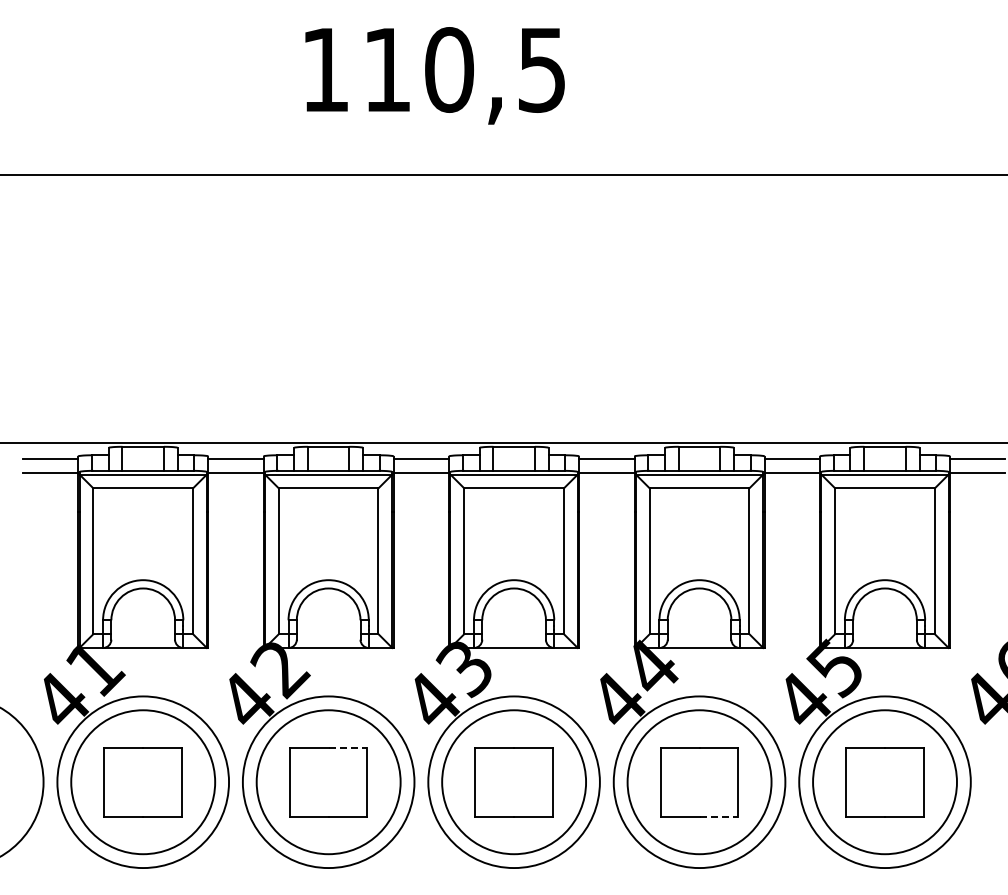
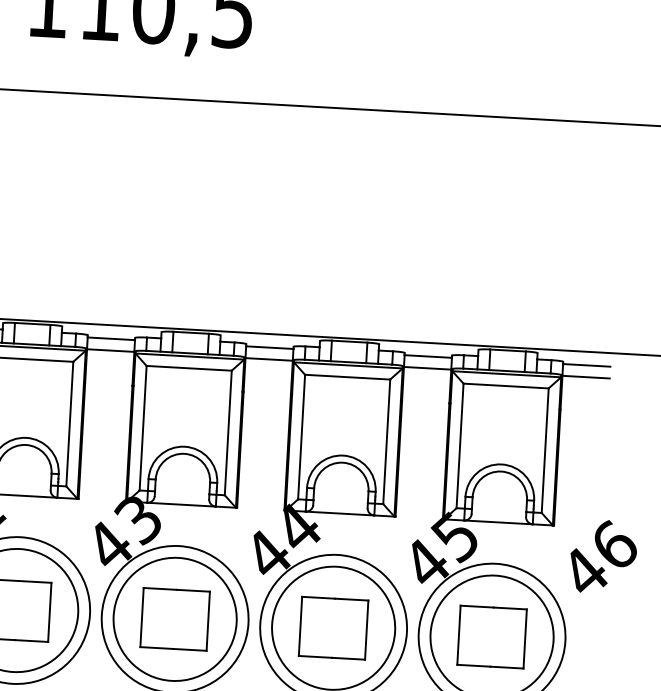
line: (348, 747) -> (35, 581), dashed -> solid
line: (719, 816) -> (349, 658), dashed -> solid

